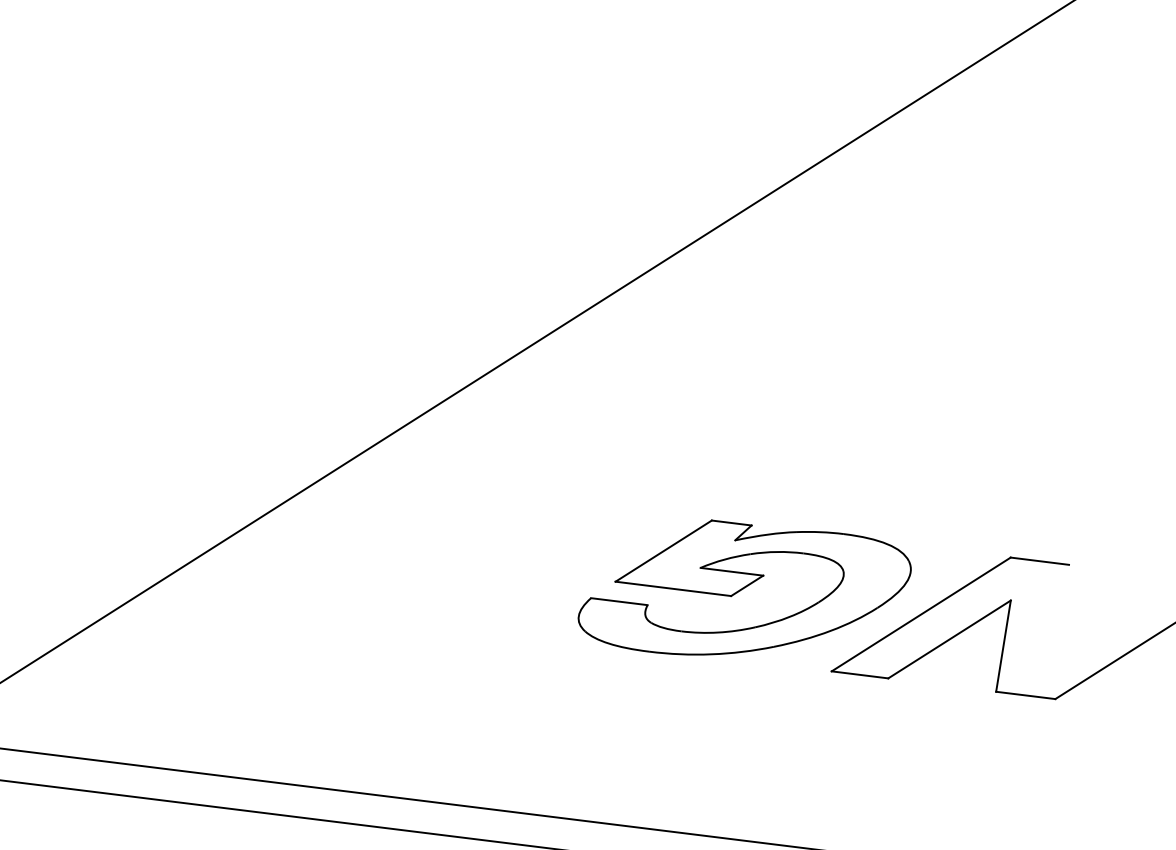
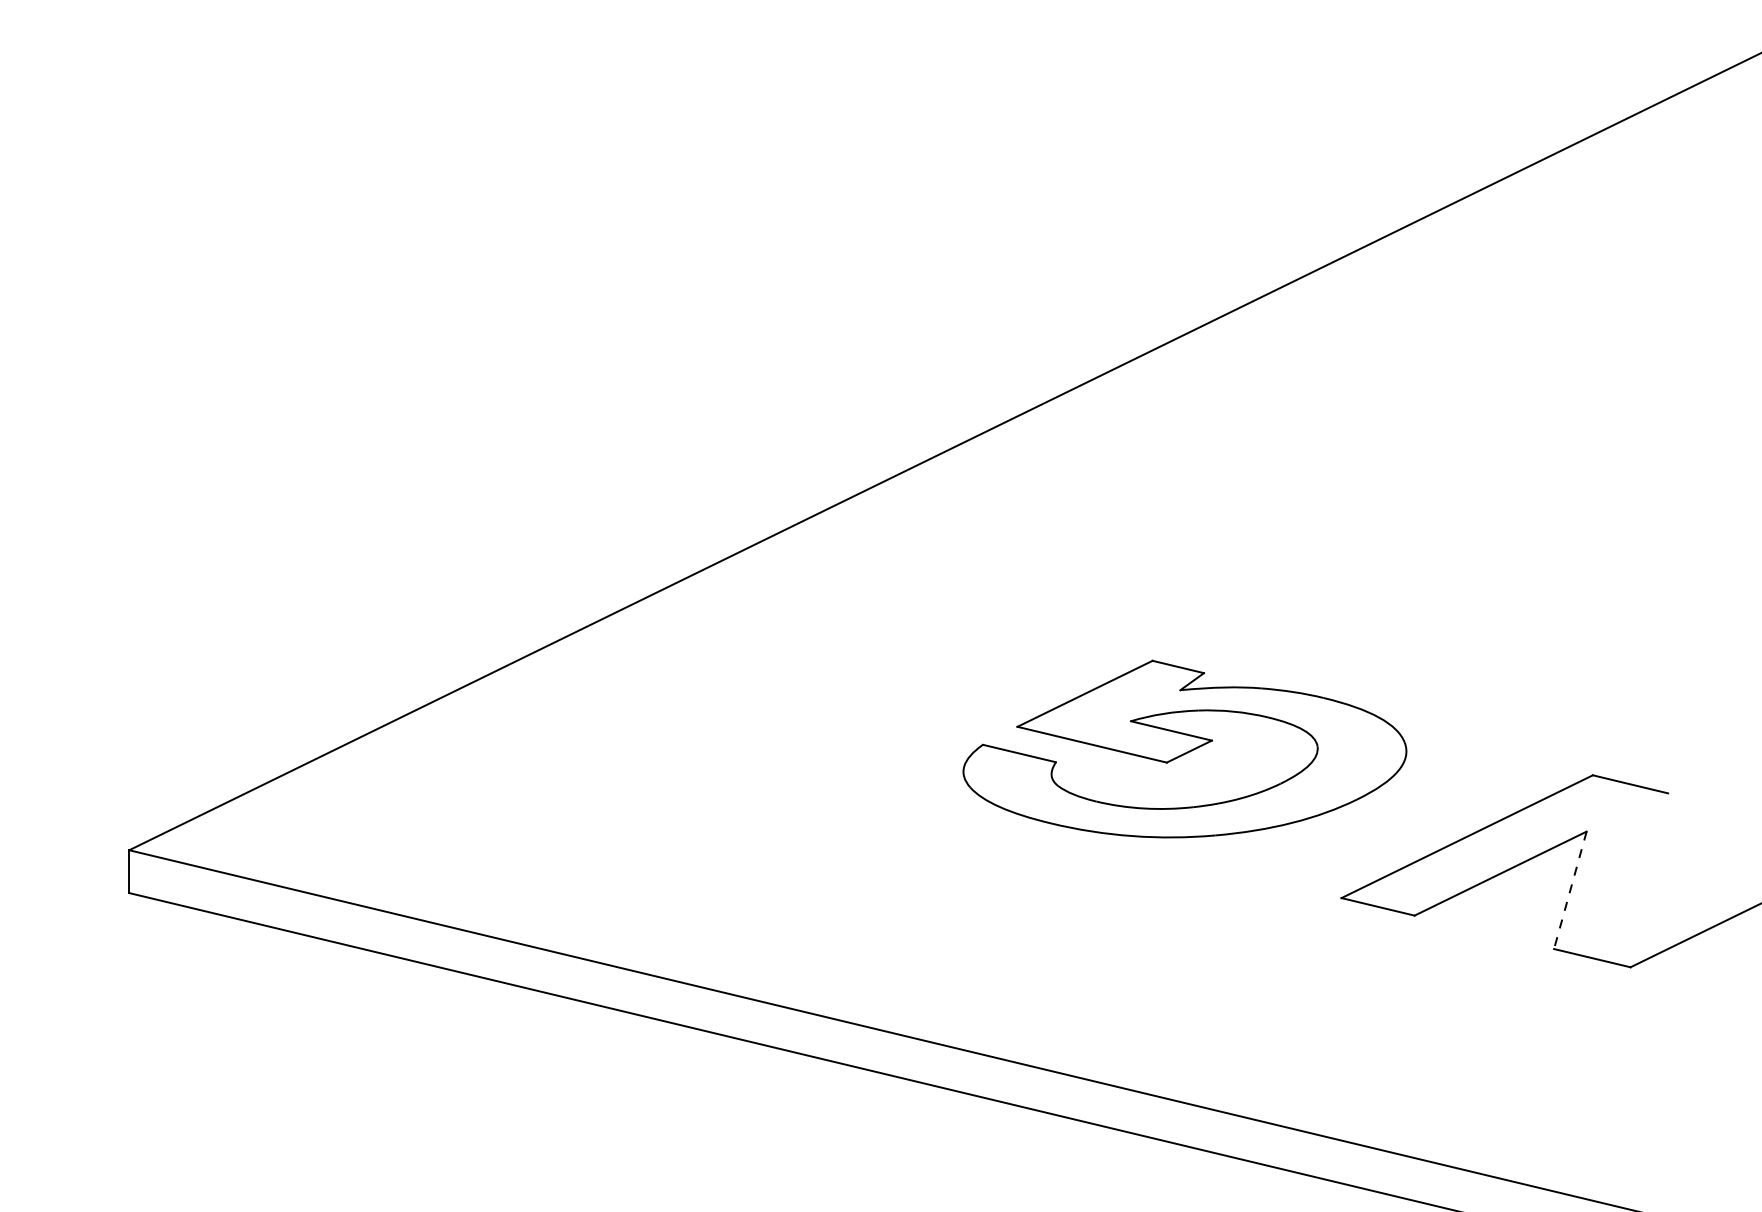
part: (743, 583) -> (1184, 748), moved
line: (1003, 646) -> (1570, 890), solid -> dashed

